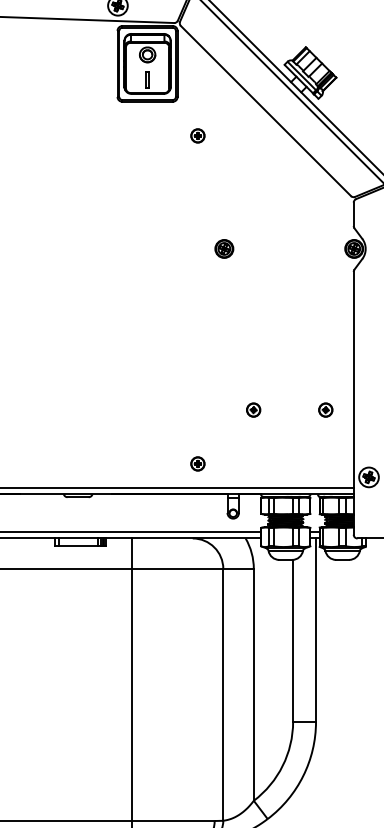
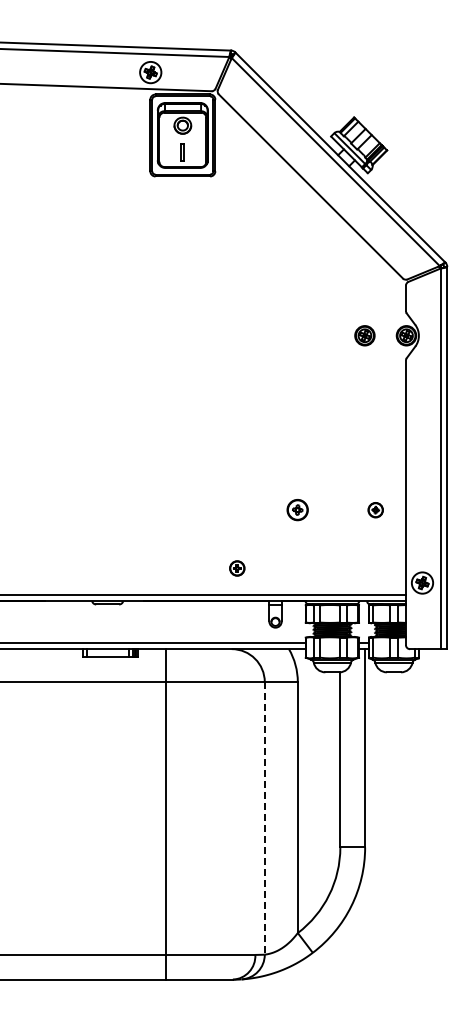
part: (198, 135) -> (237, 213), removed
part: (223, 248) -> (364, 335), moved
part: (253, 410) -> (297, 510), size x1.4
line: (223, 694) -> (264, 818), solid -> dashed

